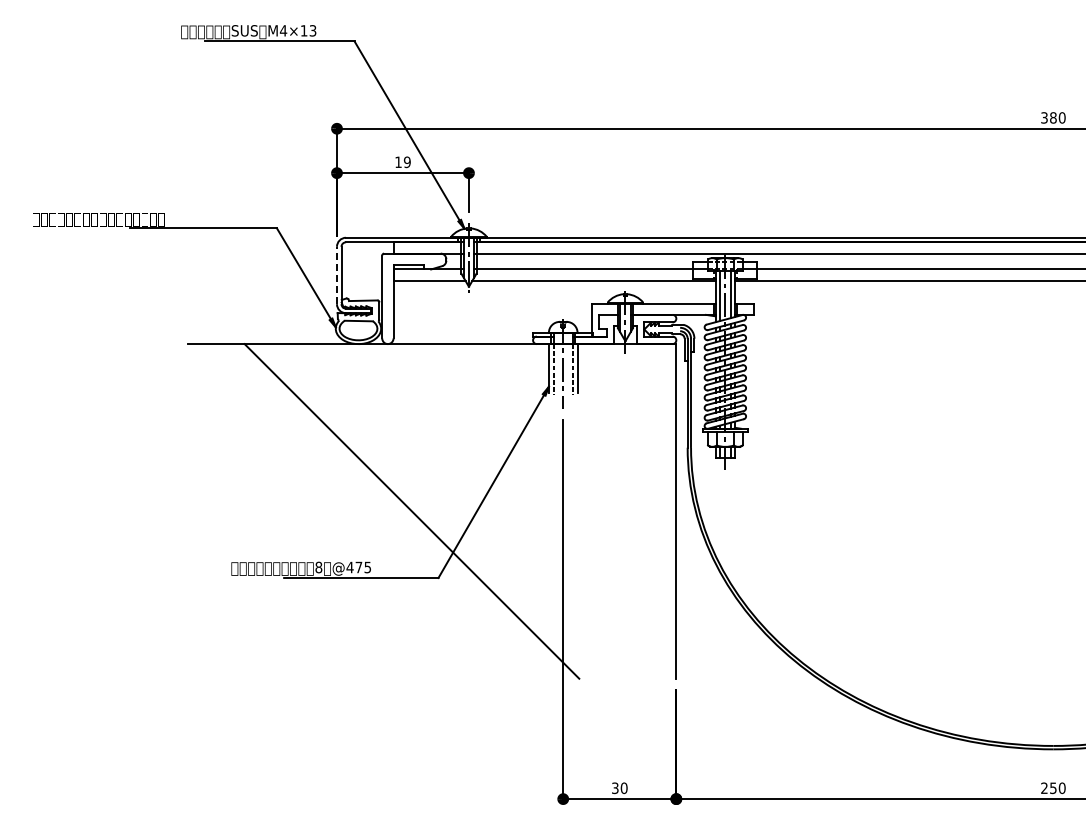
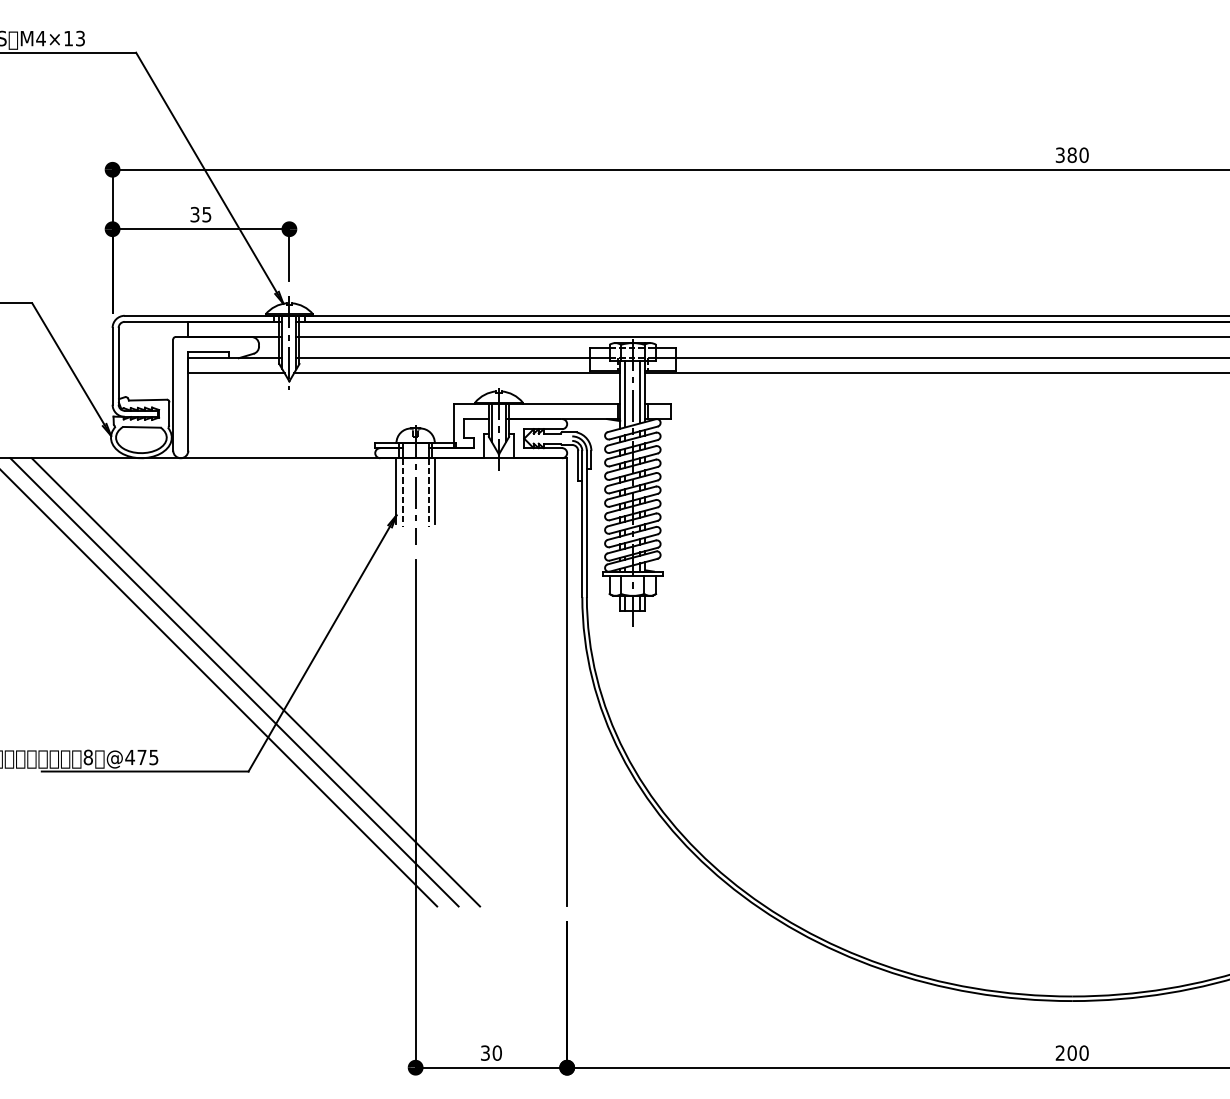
text: (402, 162) -> (200, 214), 19 -> 35
line: (336, 275) -> (111, 366), dashed -> solid
line: (427, 511) -> (233, 682), added
line: (443, 511) -> (255, 682), added
text: (1053, 788) -> (1072, 1053), 250 -> 200

